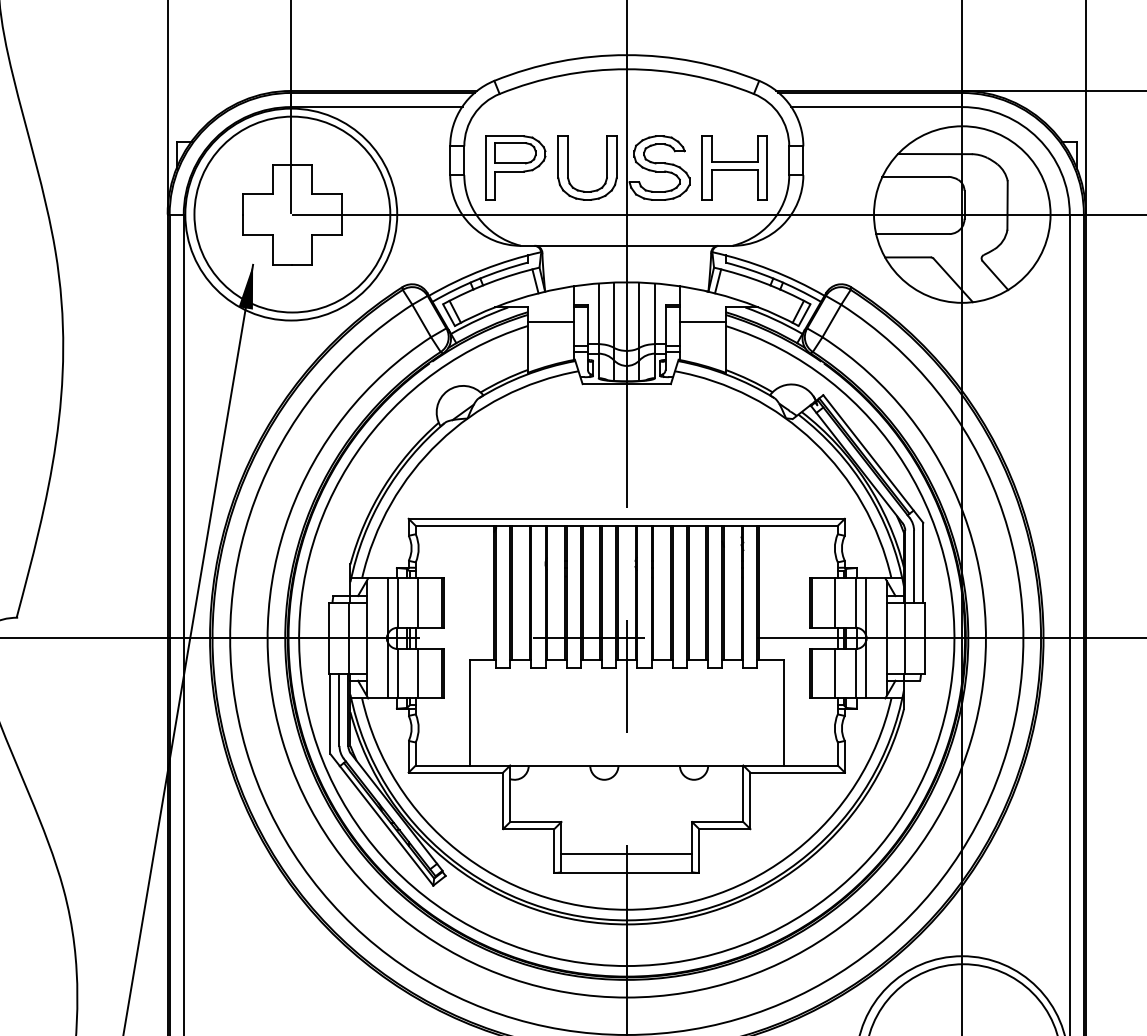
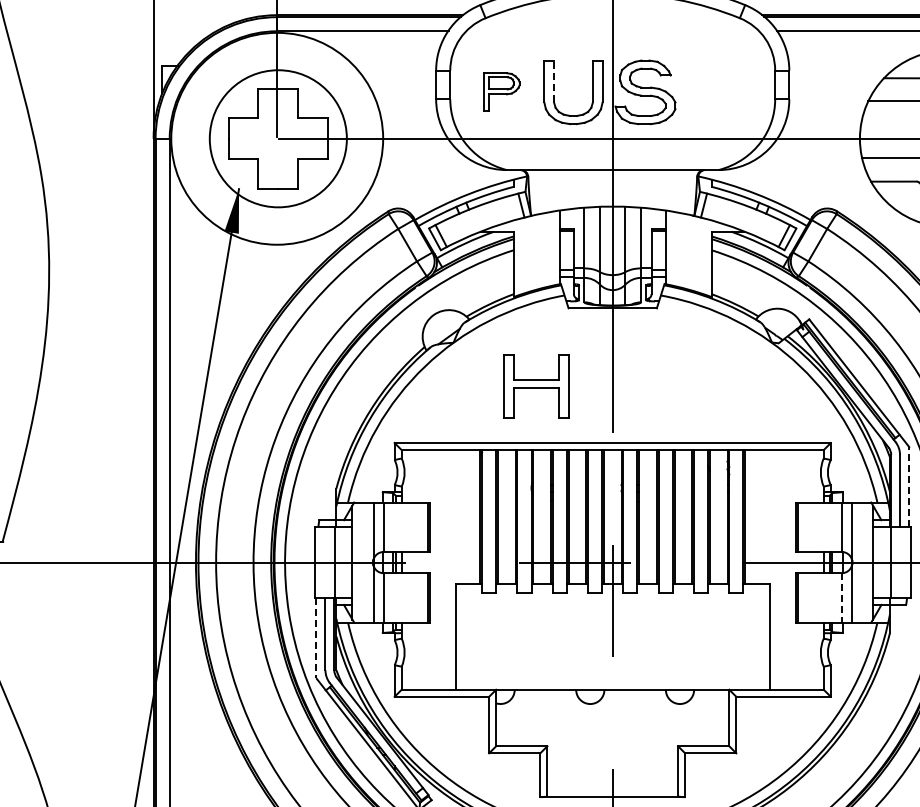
line: (568, 157) -> (554, 81), solid -> dashed
part: (515, 167) -> (501, 91), size x0.6
part: (734, 167) -> (536, 385), moved
circle: (292, 214) -> (278, 138), size x0.7
line: (550, 322) -> (536, 246), removed
line: (702, 322) -> (688, 246), removed
line: (923, 562) -> (909, 486), solid -> dashed
line: (418, 602) -> (404, 526), removed
line: (835, 602) -> (821, 526), removed
line: (418, 673) -> (404, 597), removed
line: (835, 673) -> (821, 597), removed
line: (855, 673) -> (841, 597), solid -> dashed
line: (330, 714) -> (316, 638), solid -> dashed
line: (626, 853) -> (612, 777), removed

